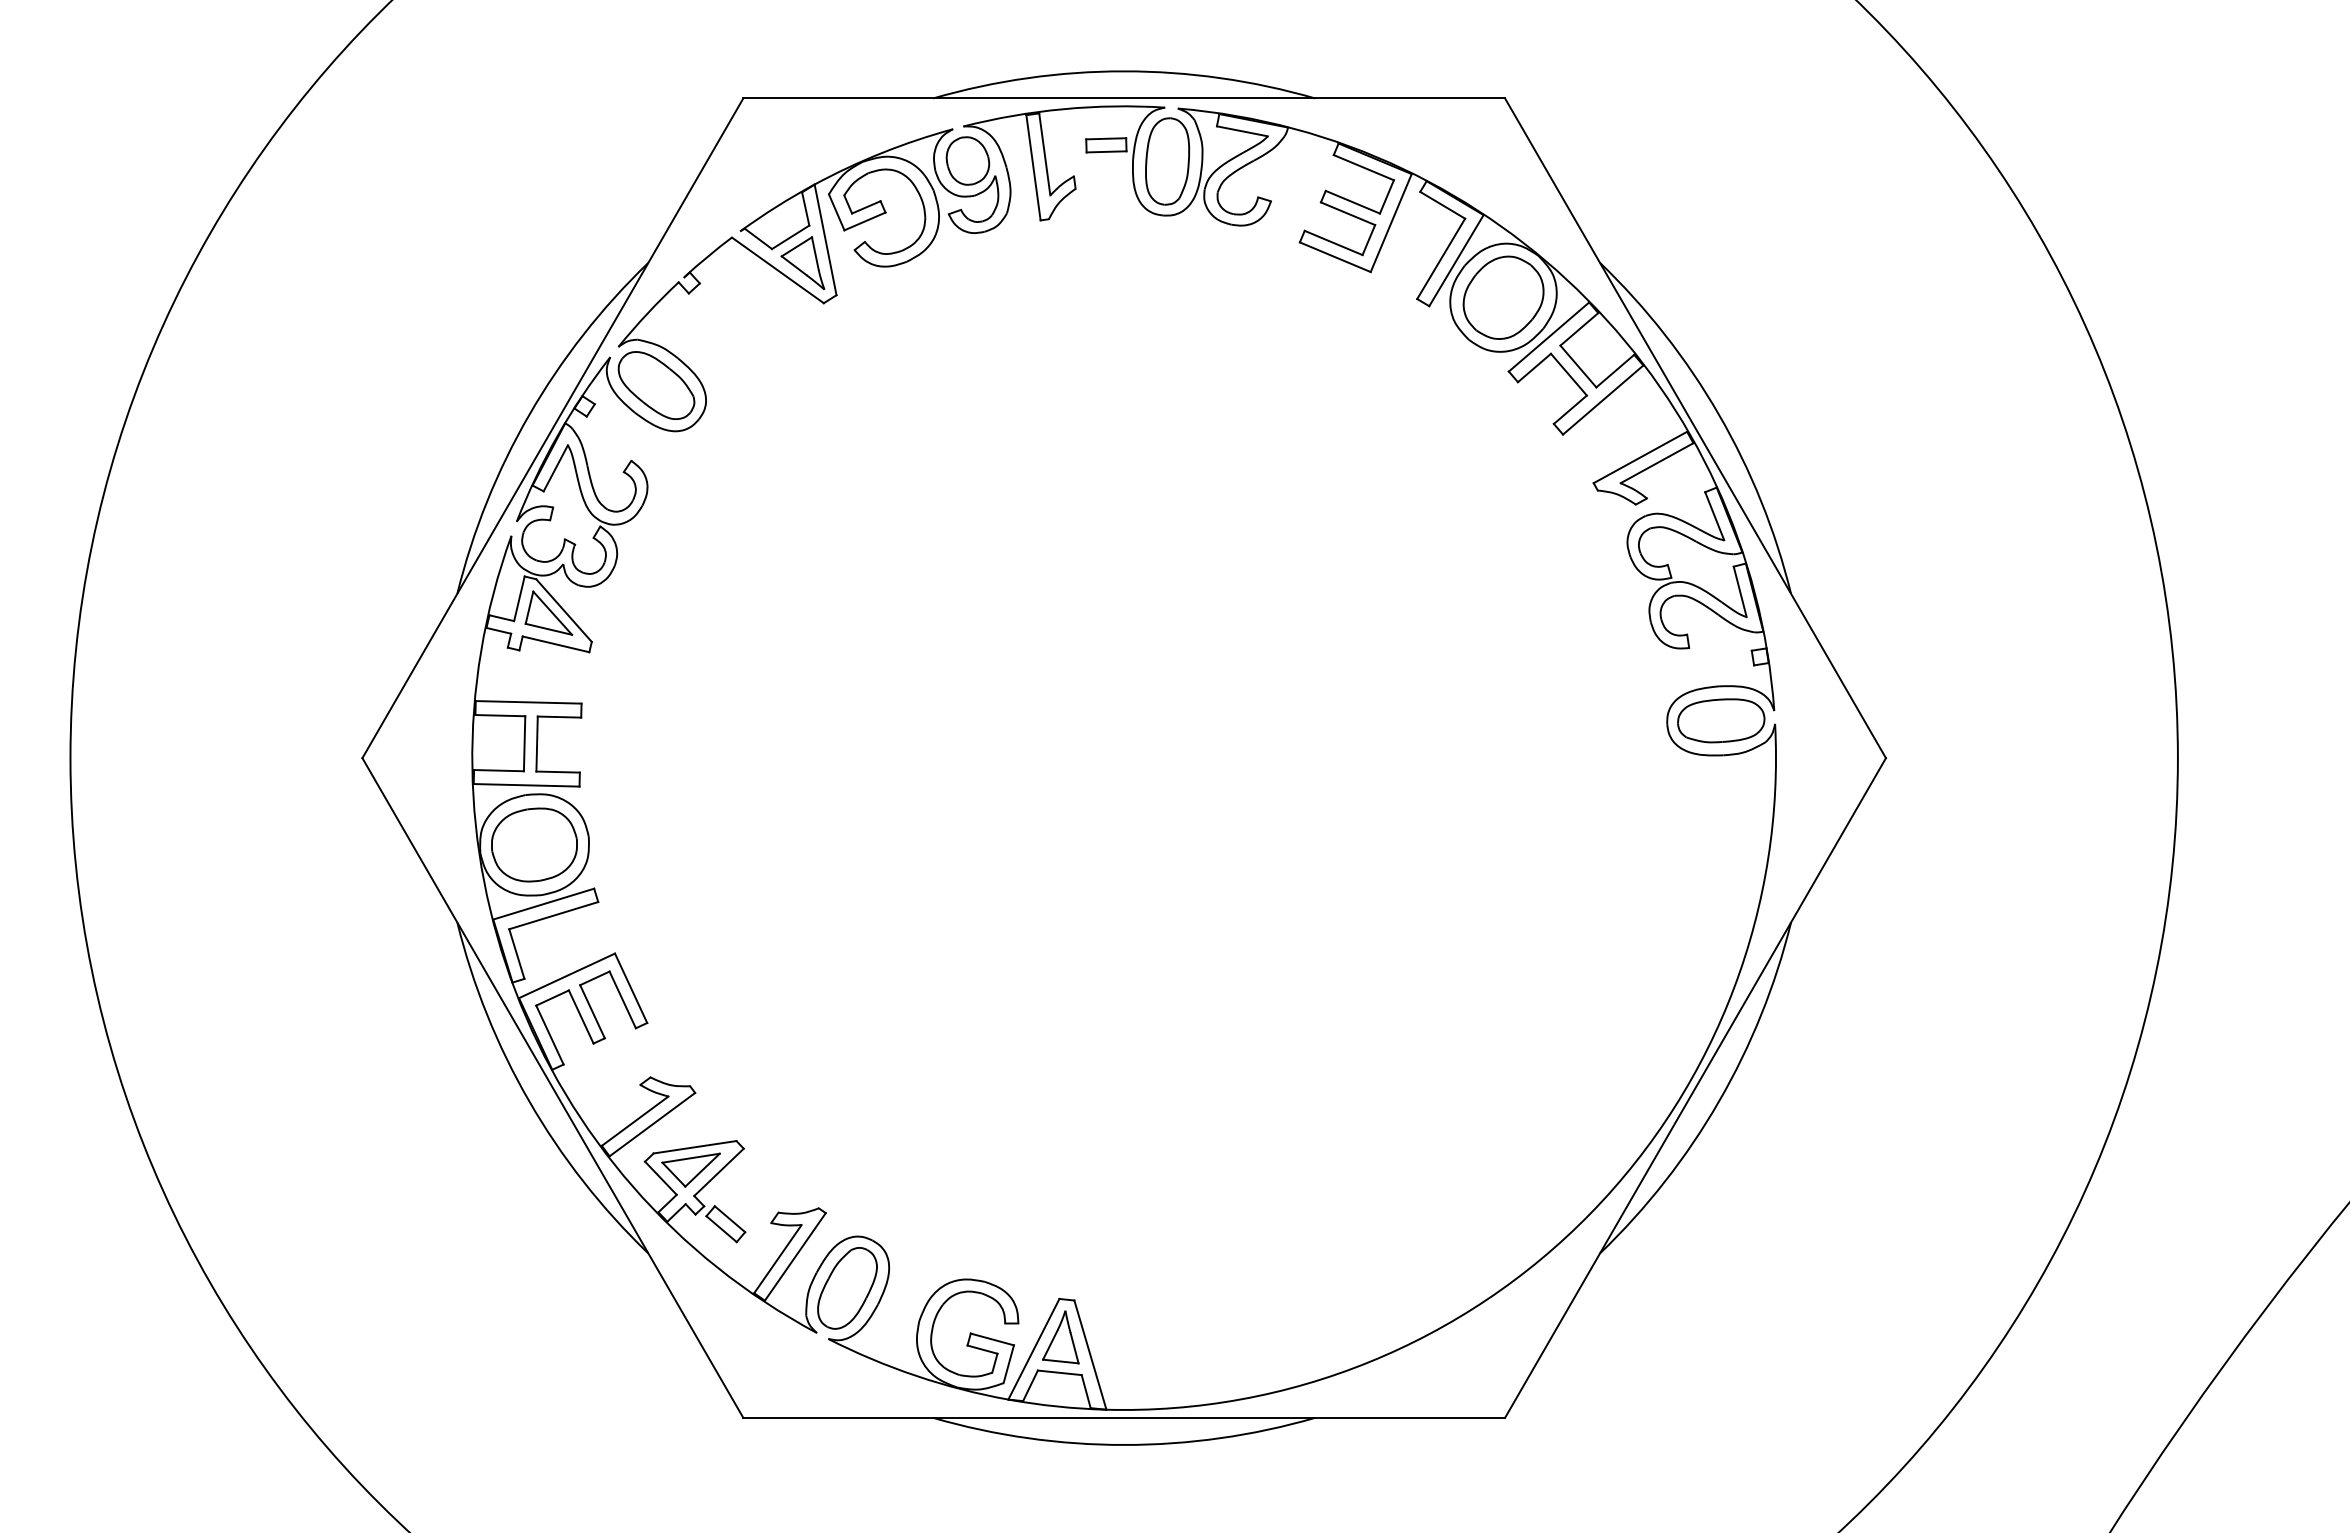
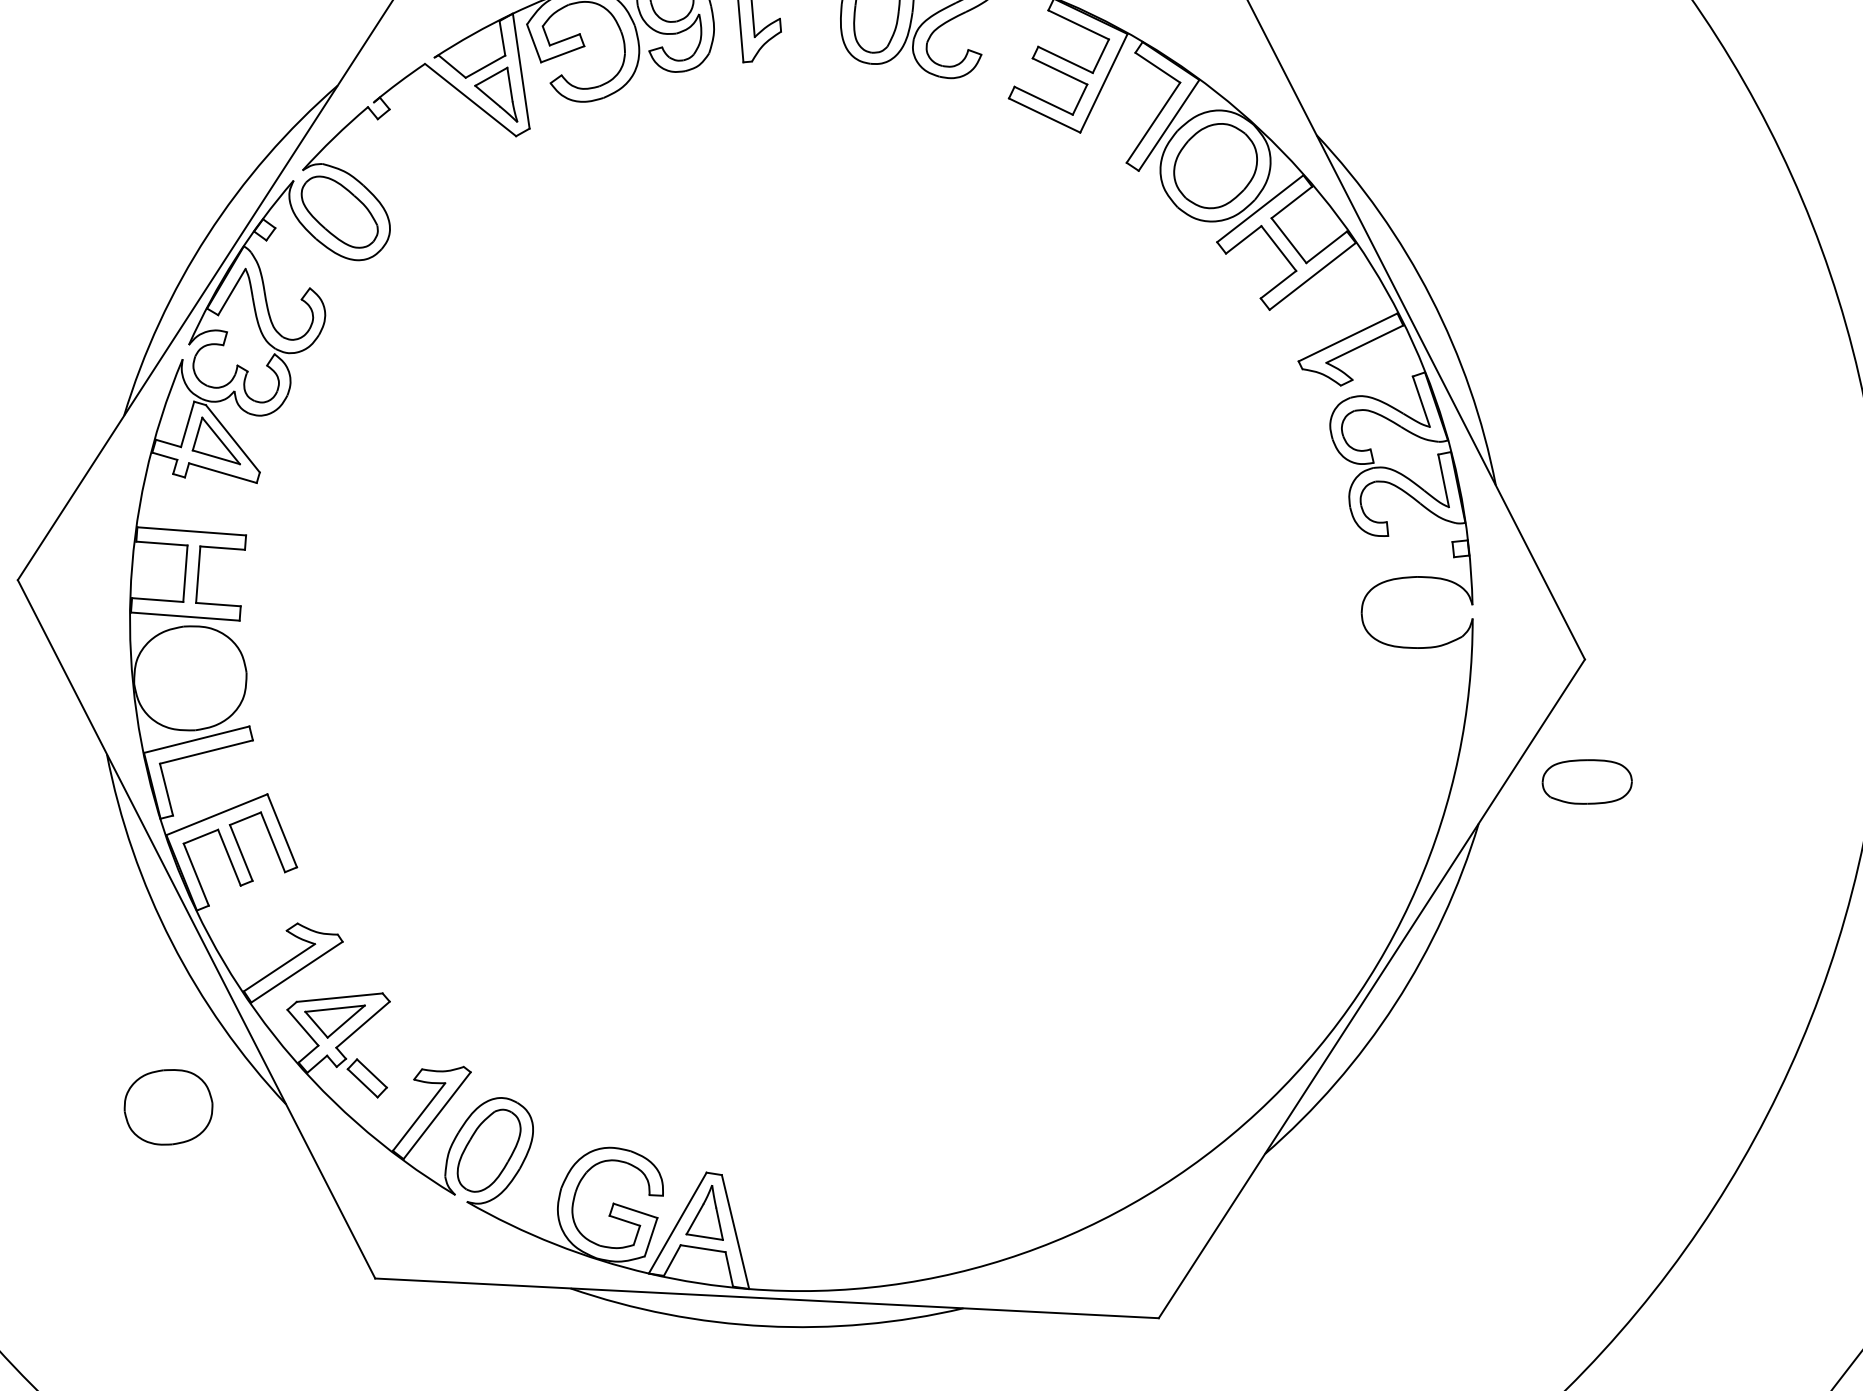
part: (1721, 720) -> (1587, 781), moved
part: (534, 844) -> (168, 1106), moved

